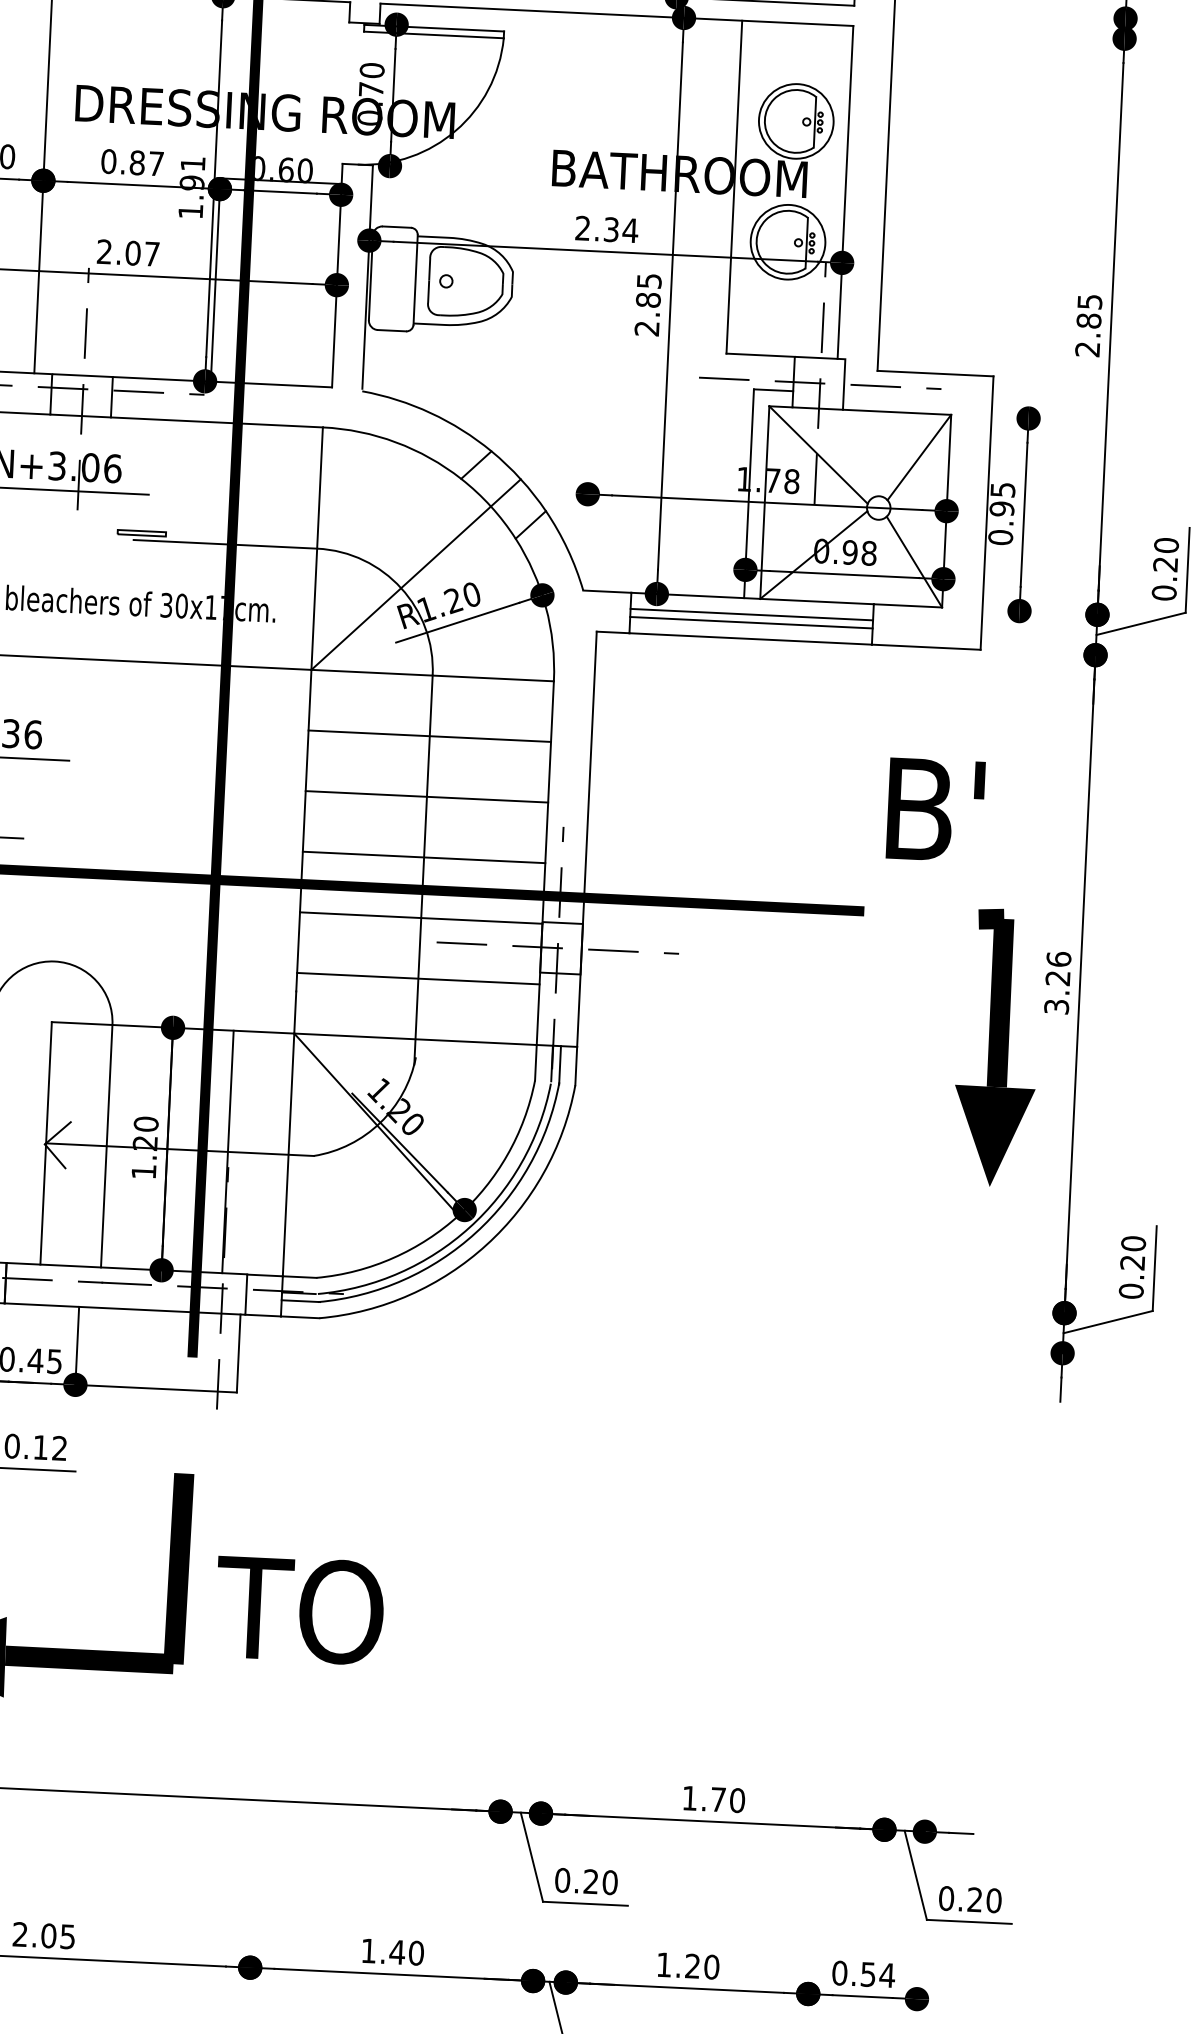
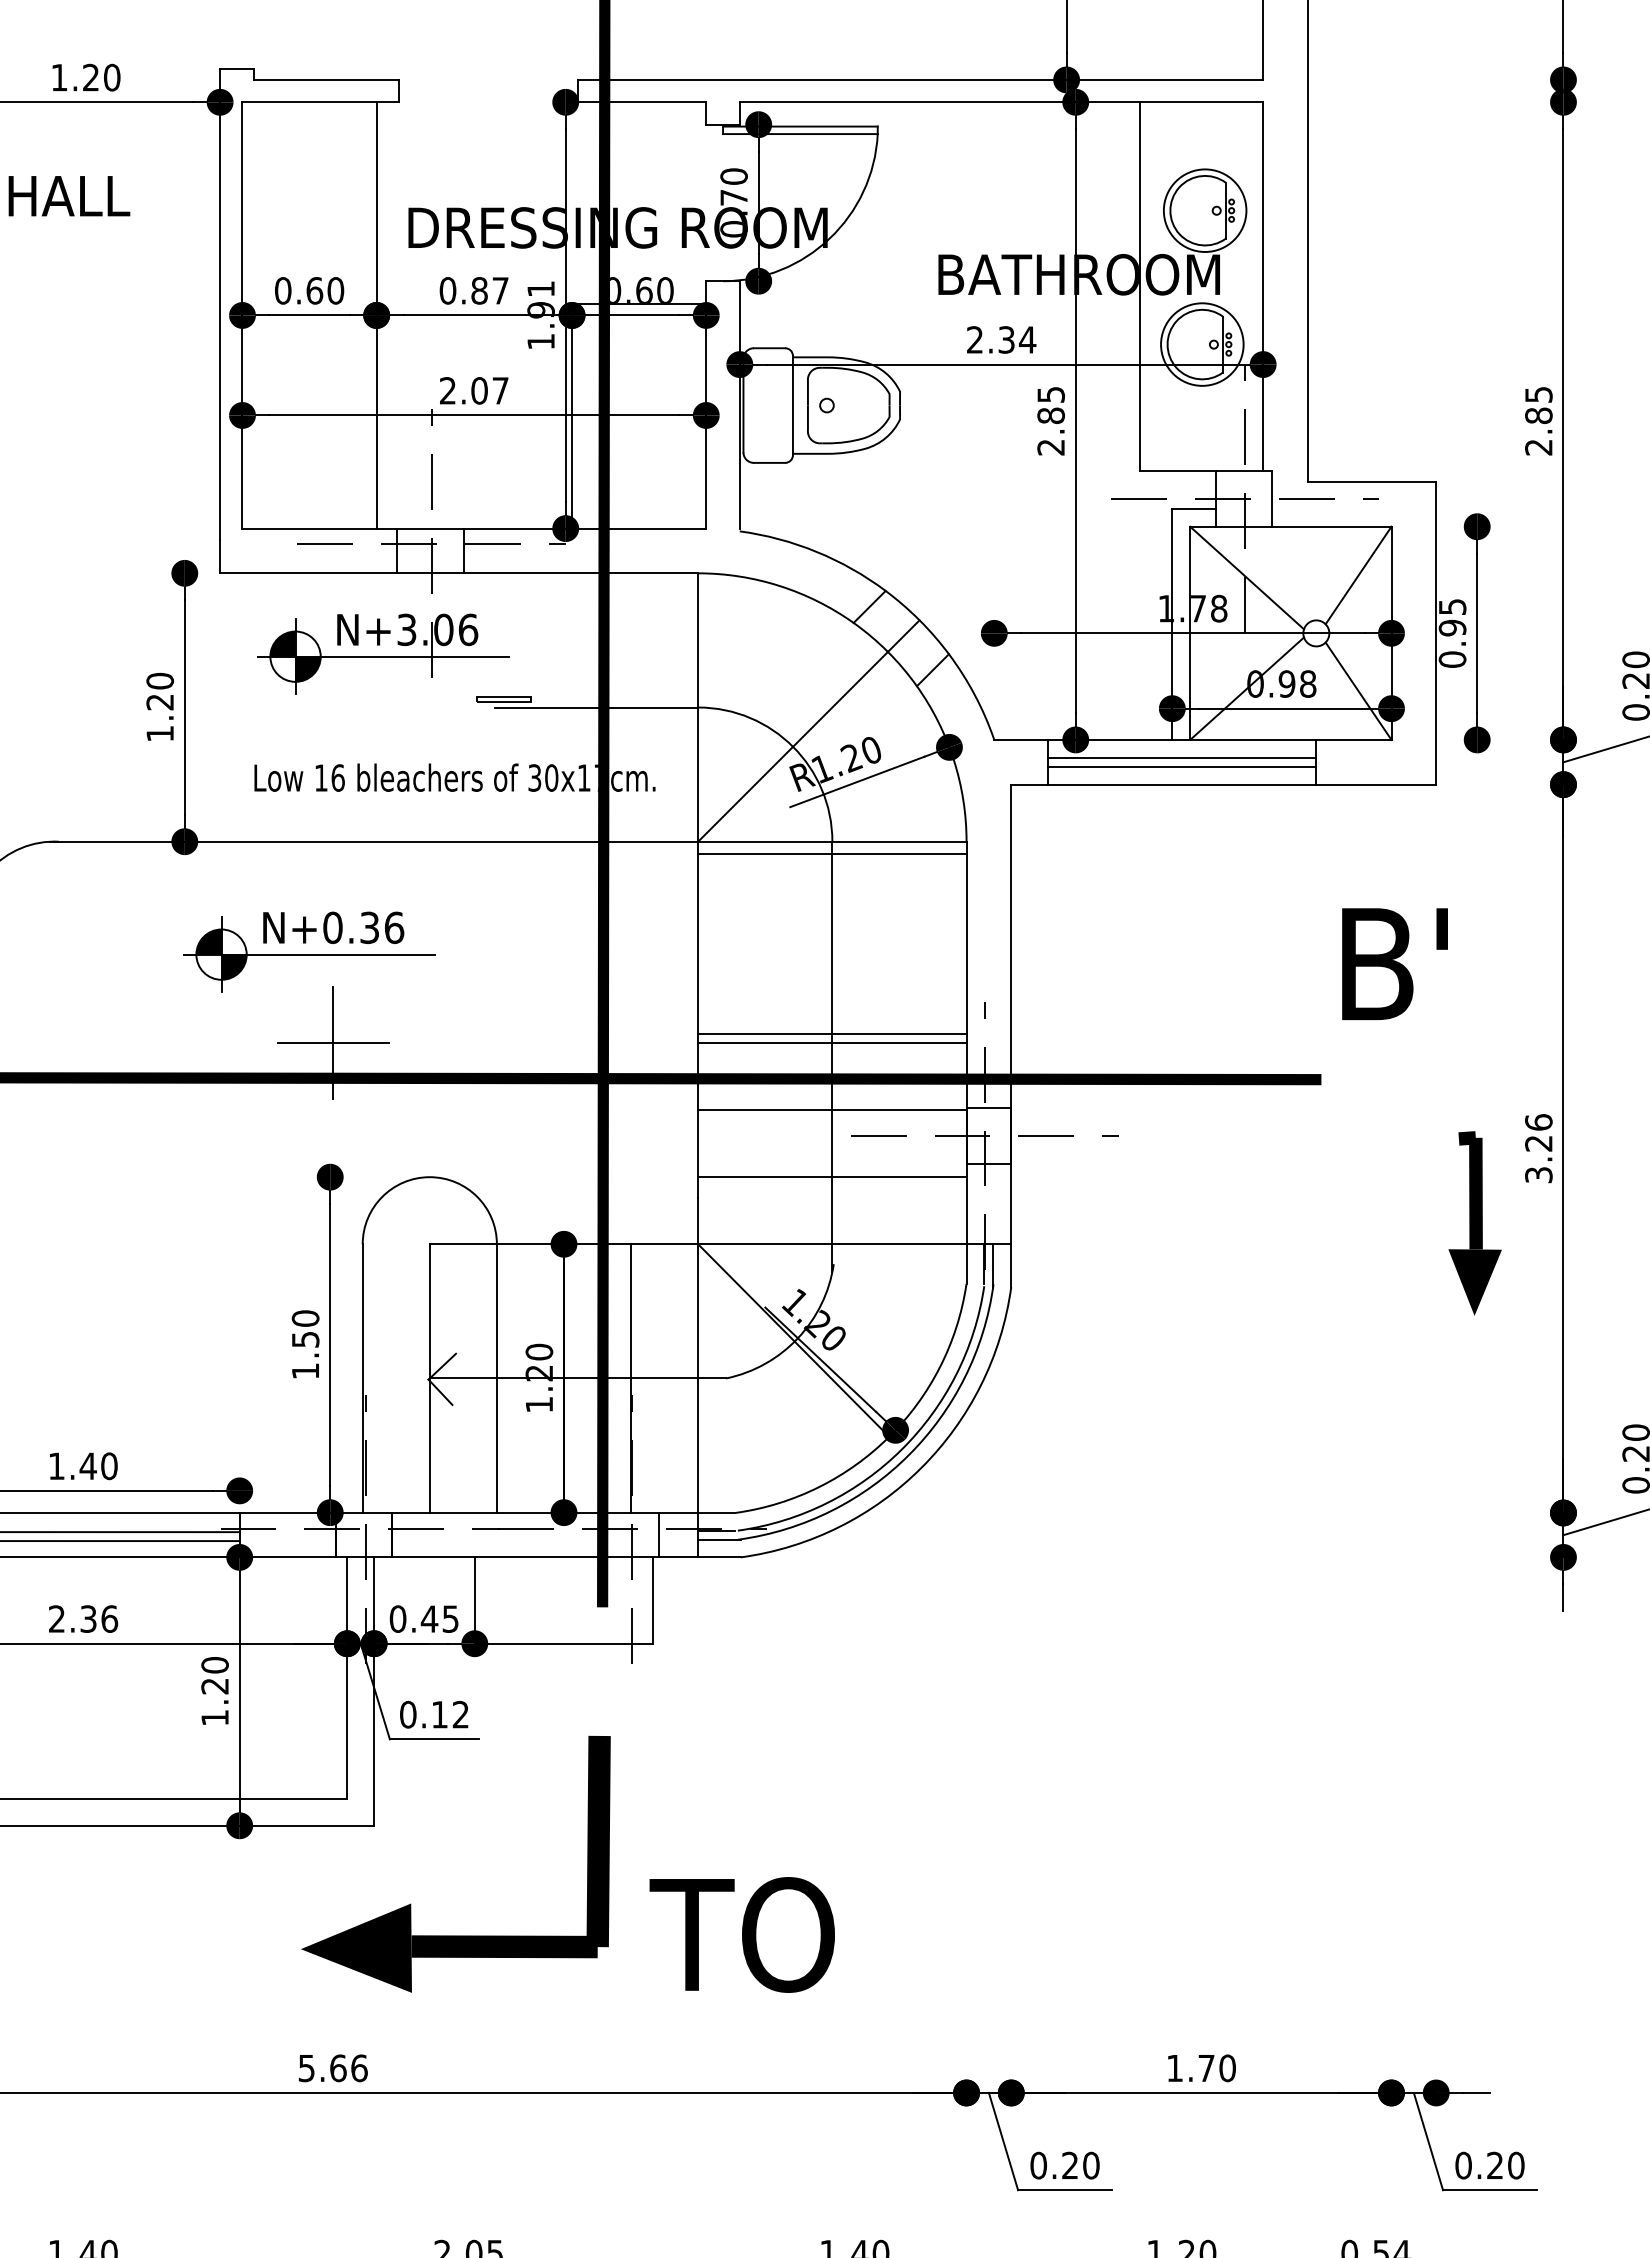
line: (429, 735) -> (832, 853), moved
line: (427, 796) -> (832, 1033), moved
part: (996, 1047) -> (1474, 1223), size x0.6
text: (299, 1609) -> (741, 1934), moved

